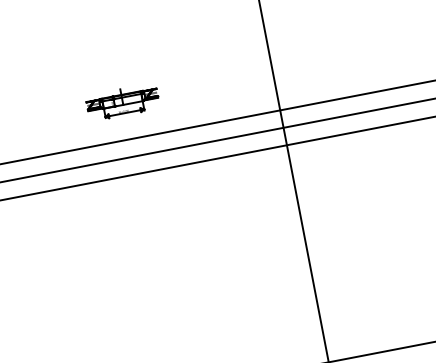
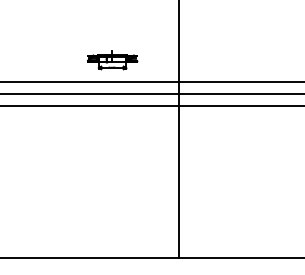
part: (122, 102) -> (112, 60), moved

